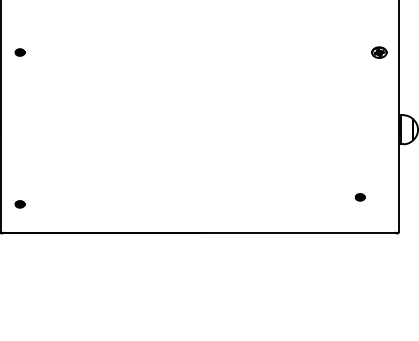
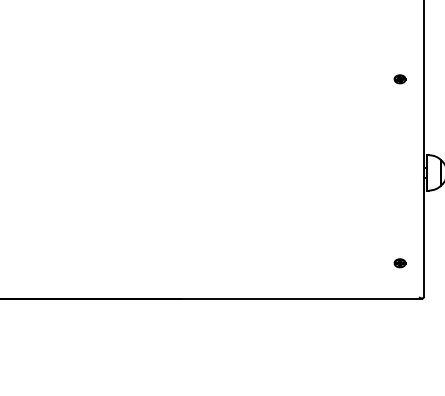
part: (378, 52) -> (399, 79), size x0.62
part: (359, 197) -> (399, 263), moved

